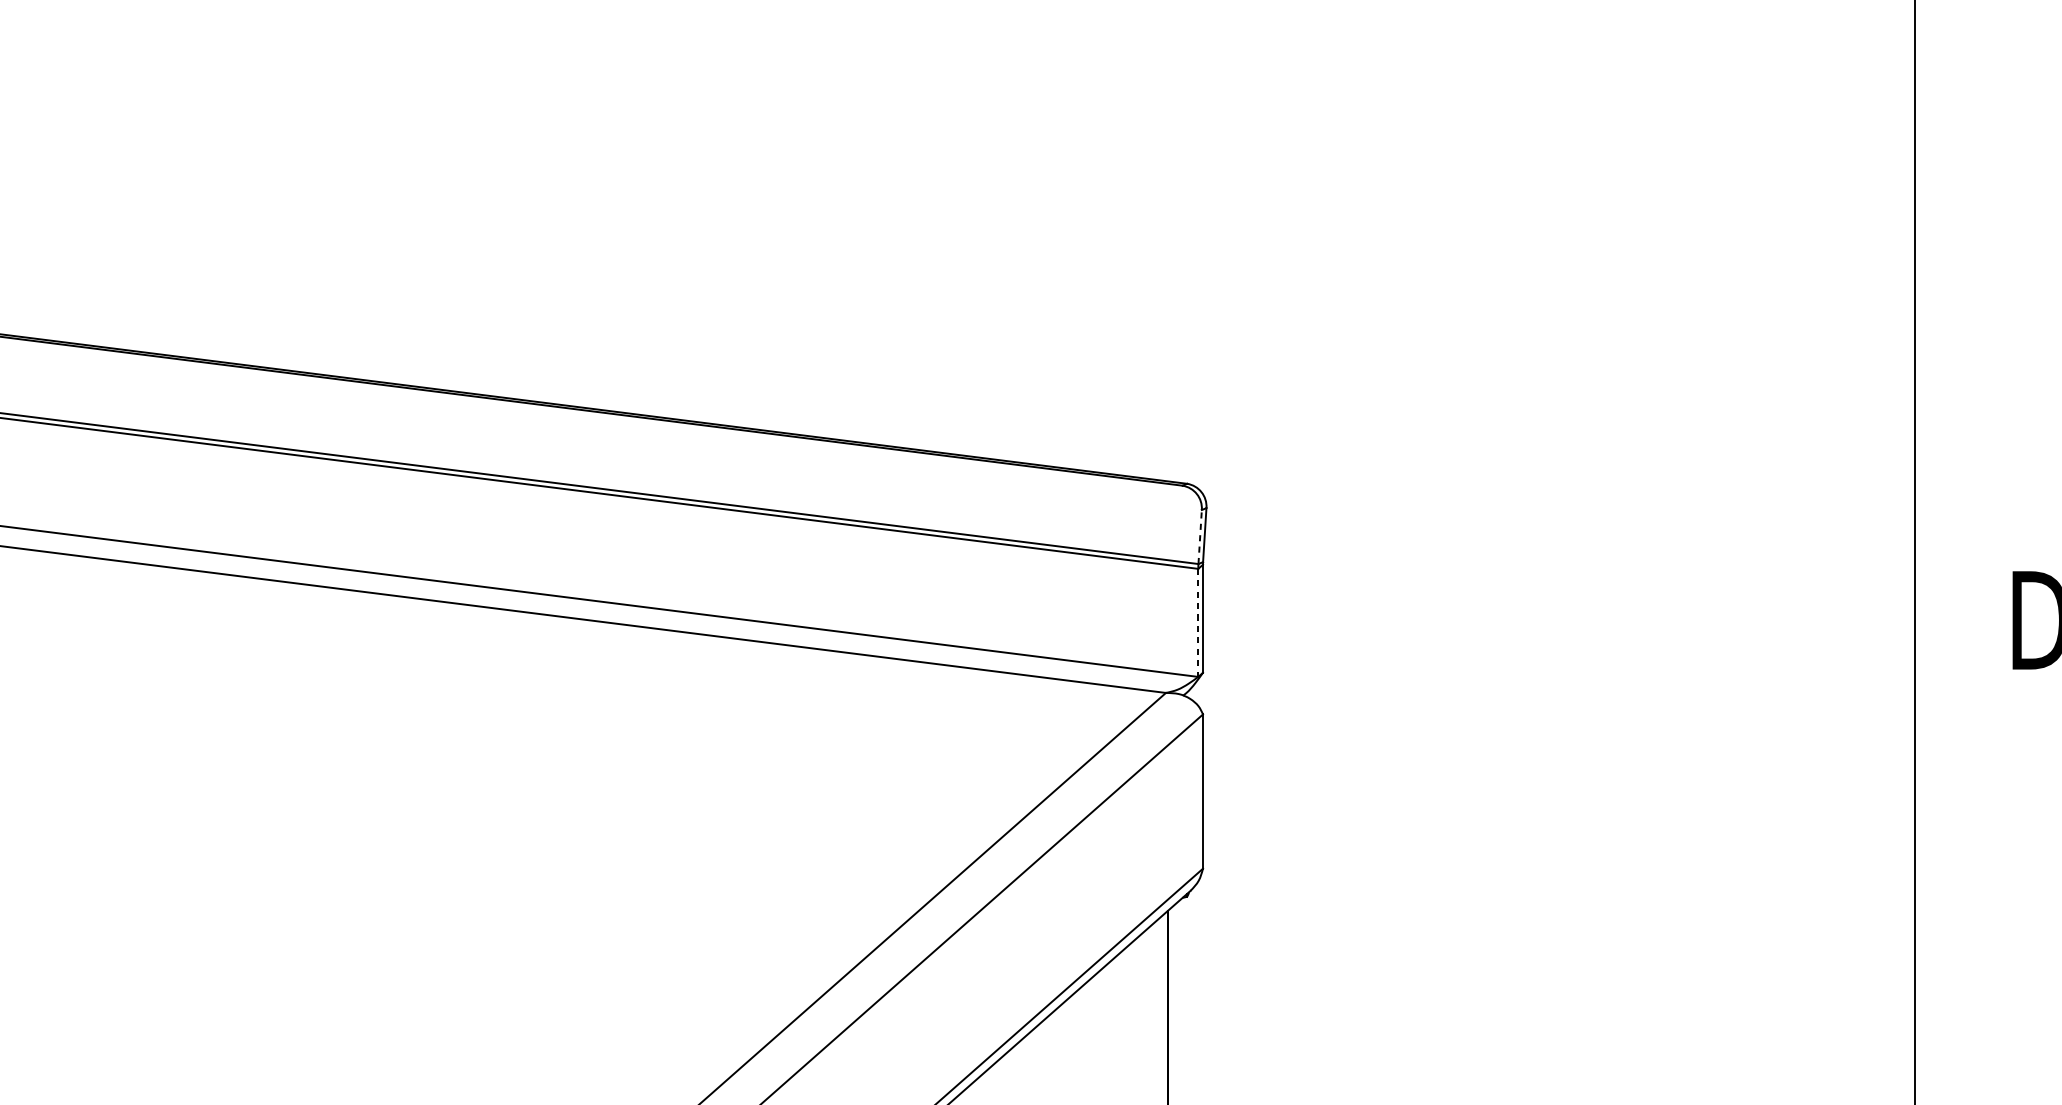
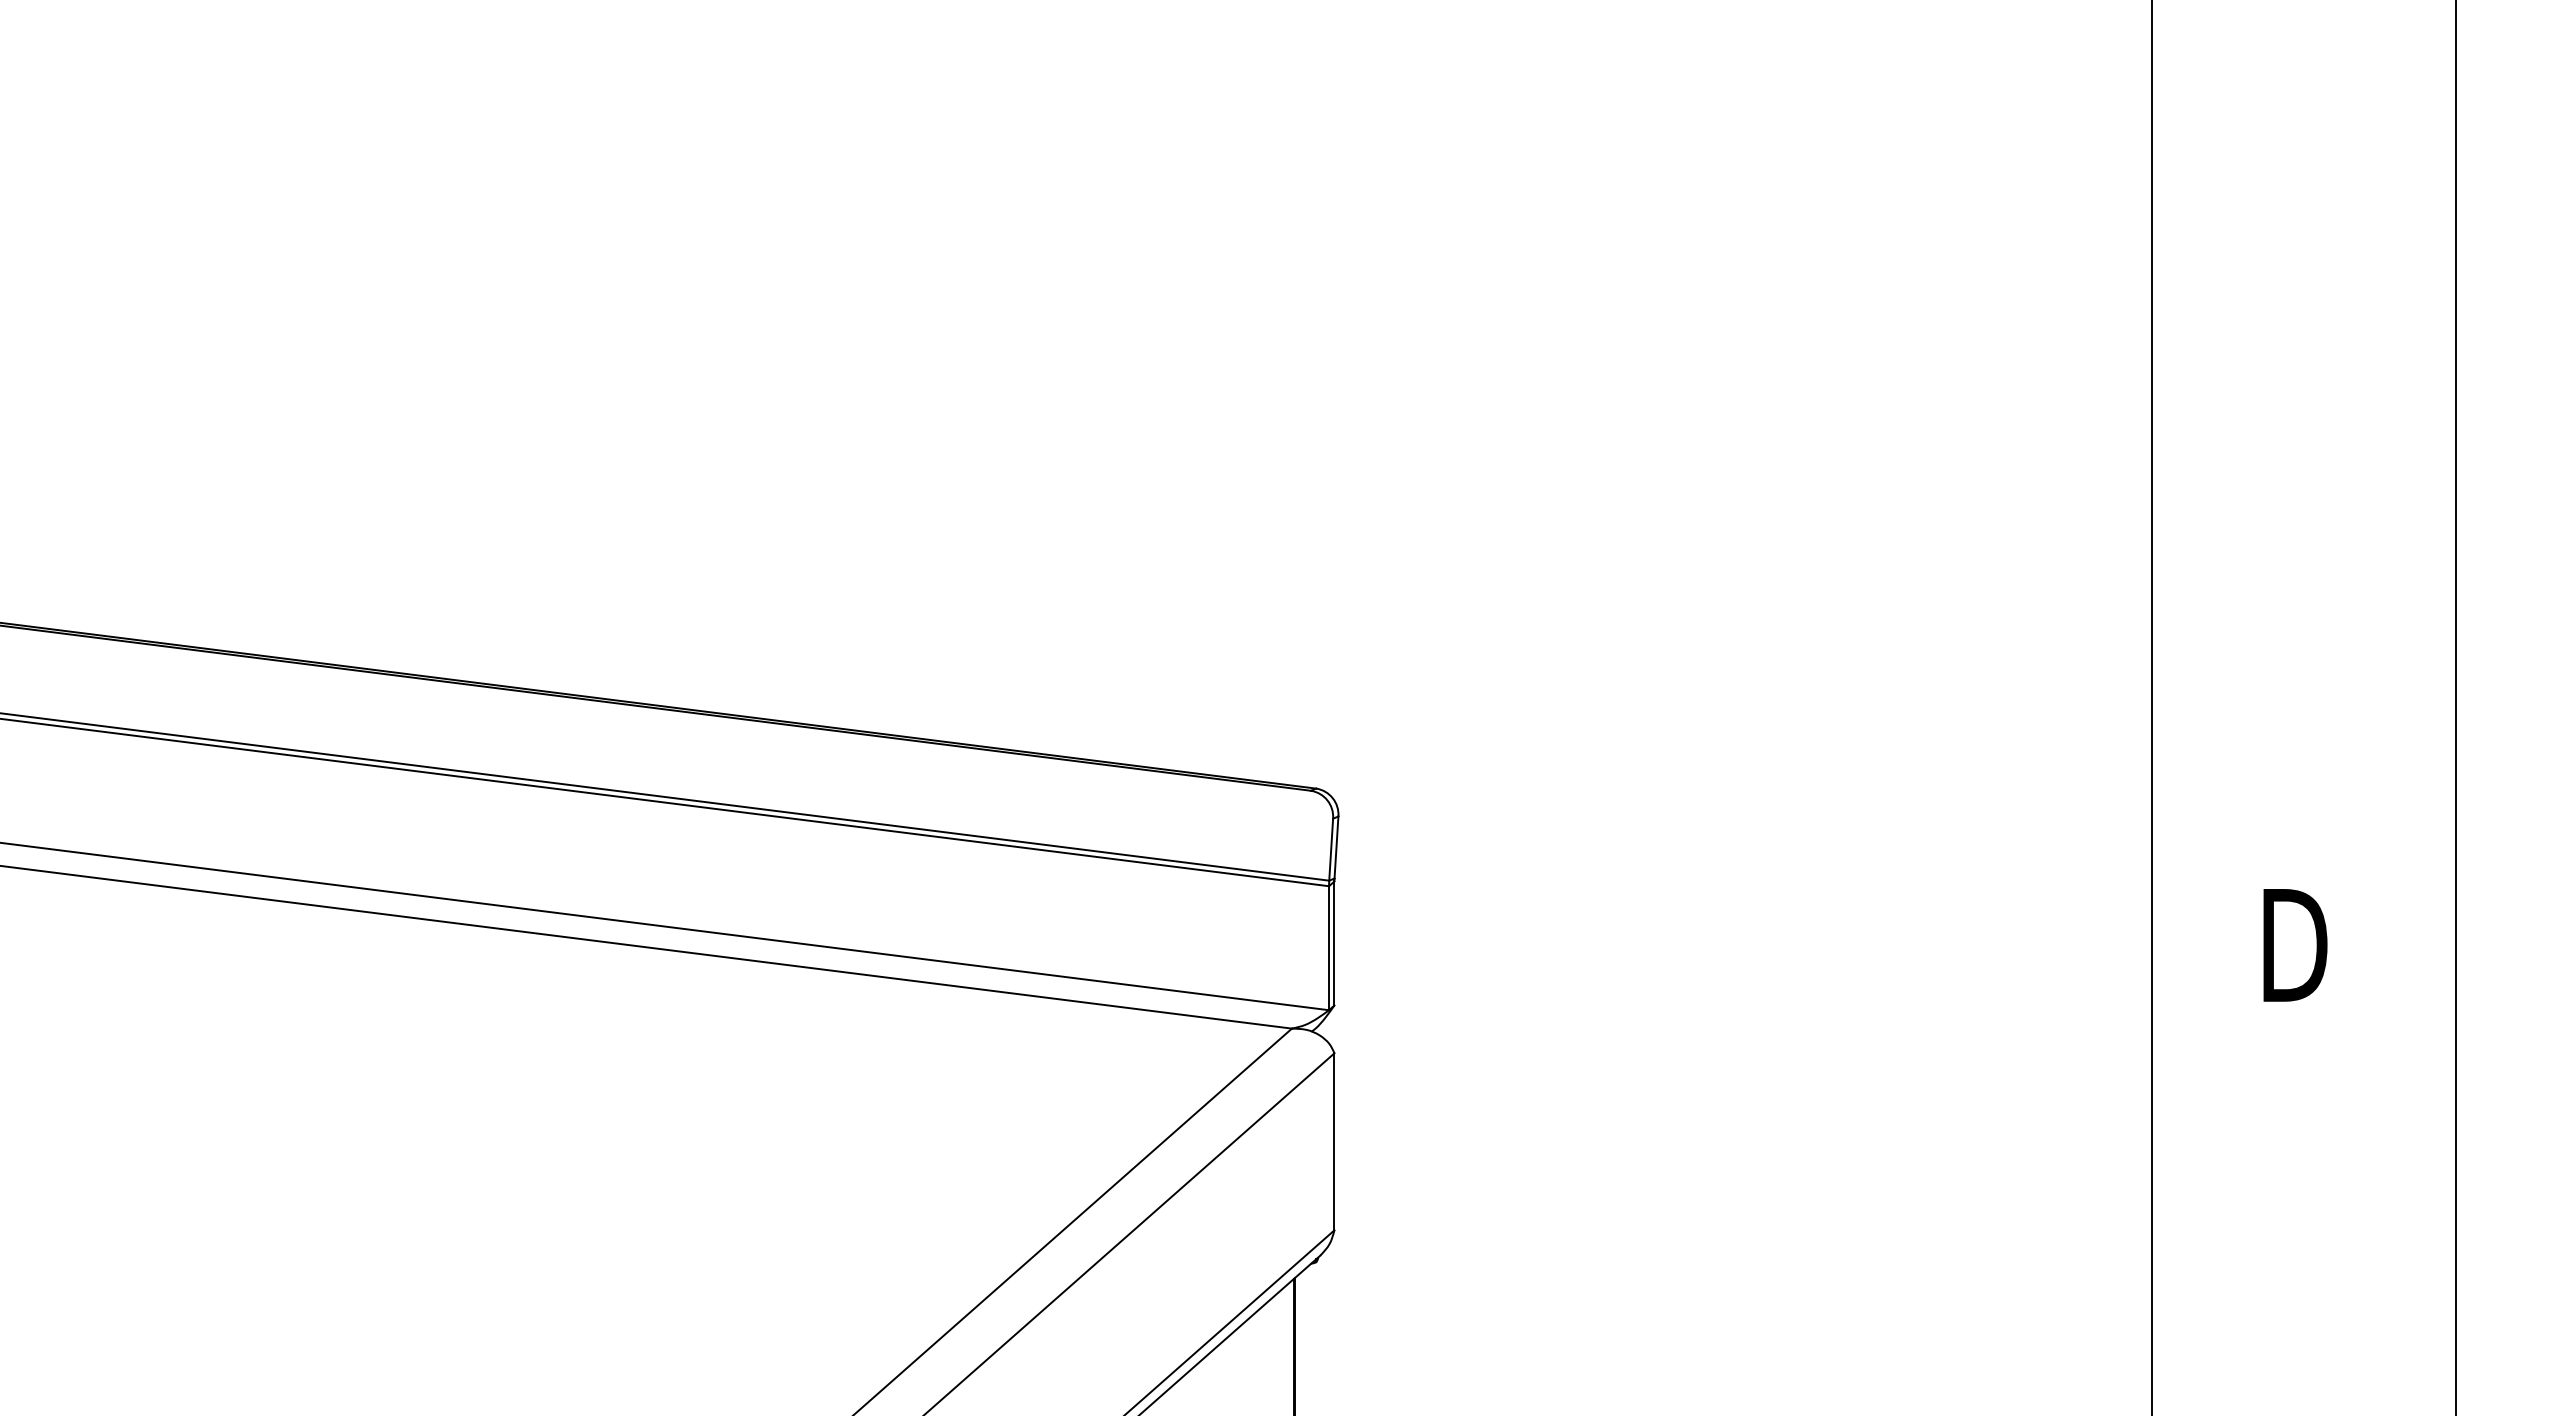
line: (1200, 536) -> (1331, 849), dashed -> solid
line: (1198, 623) -> (1329, 948), dashed -> solid

